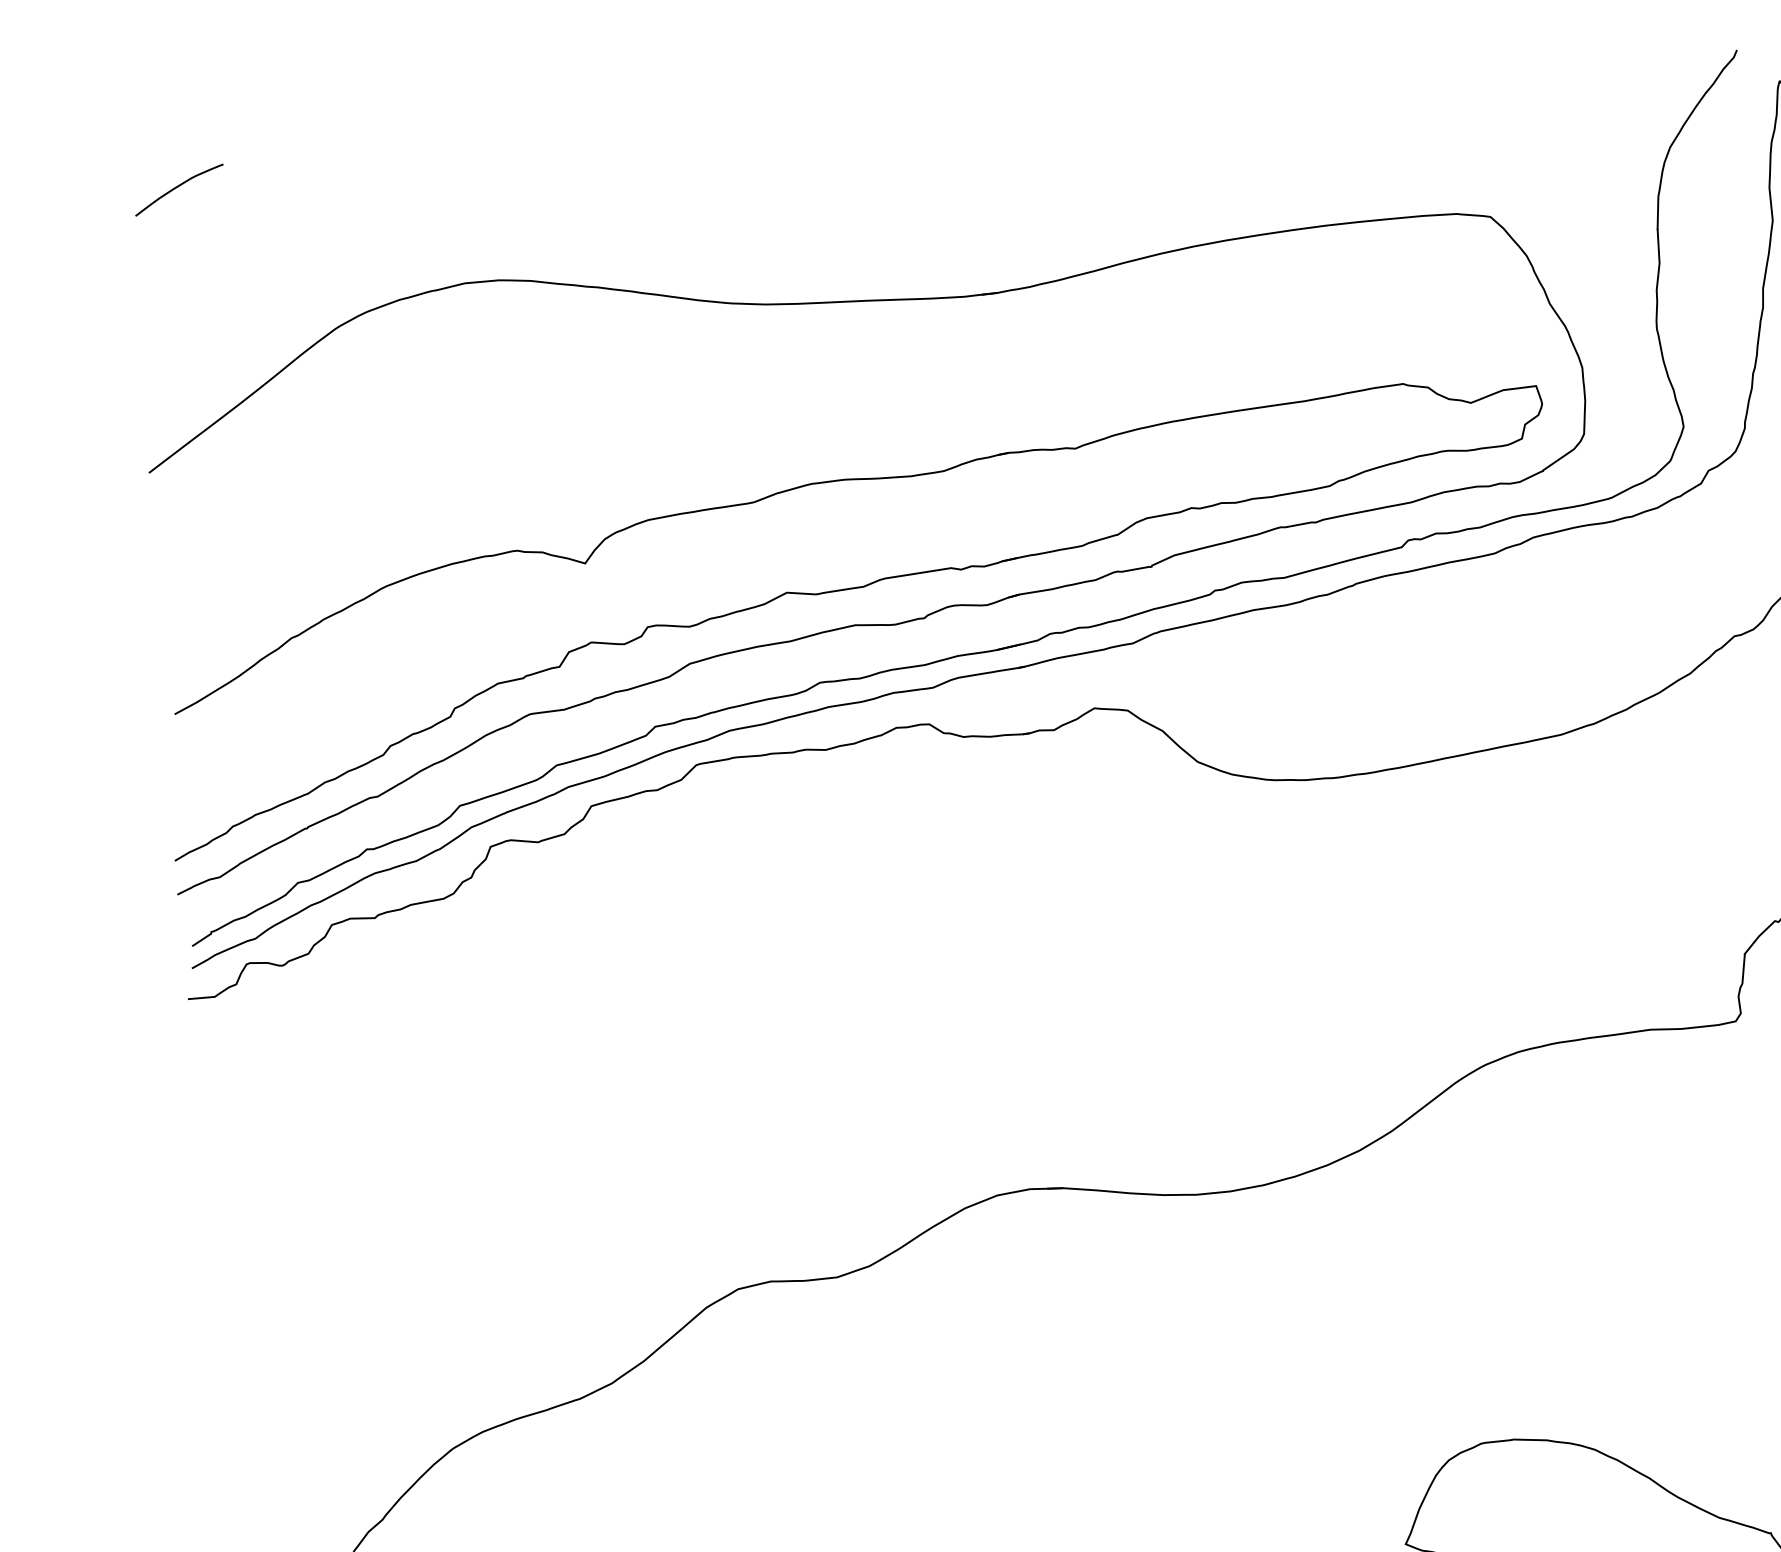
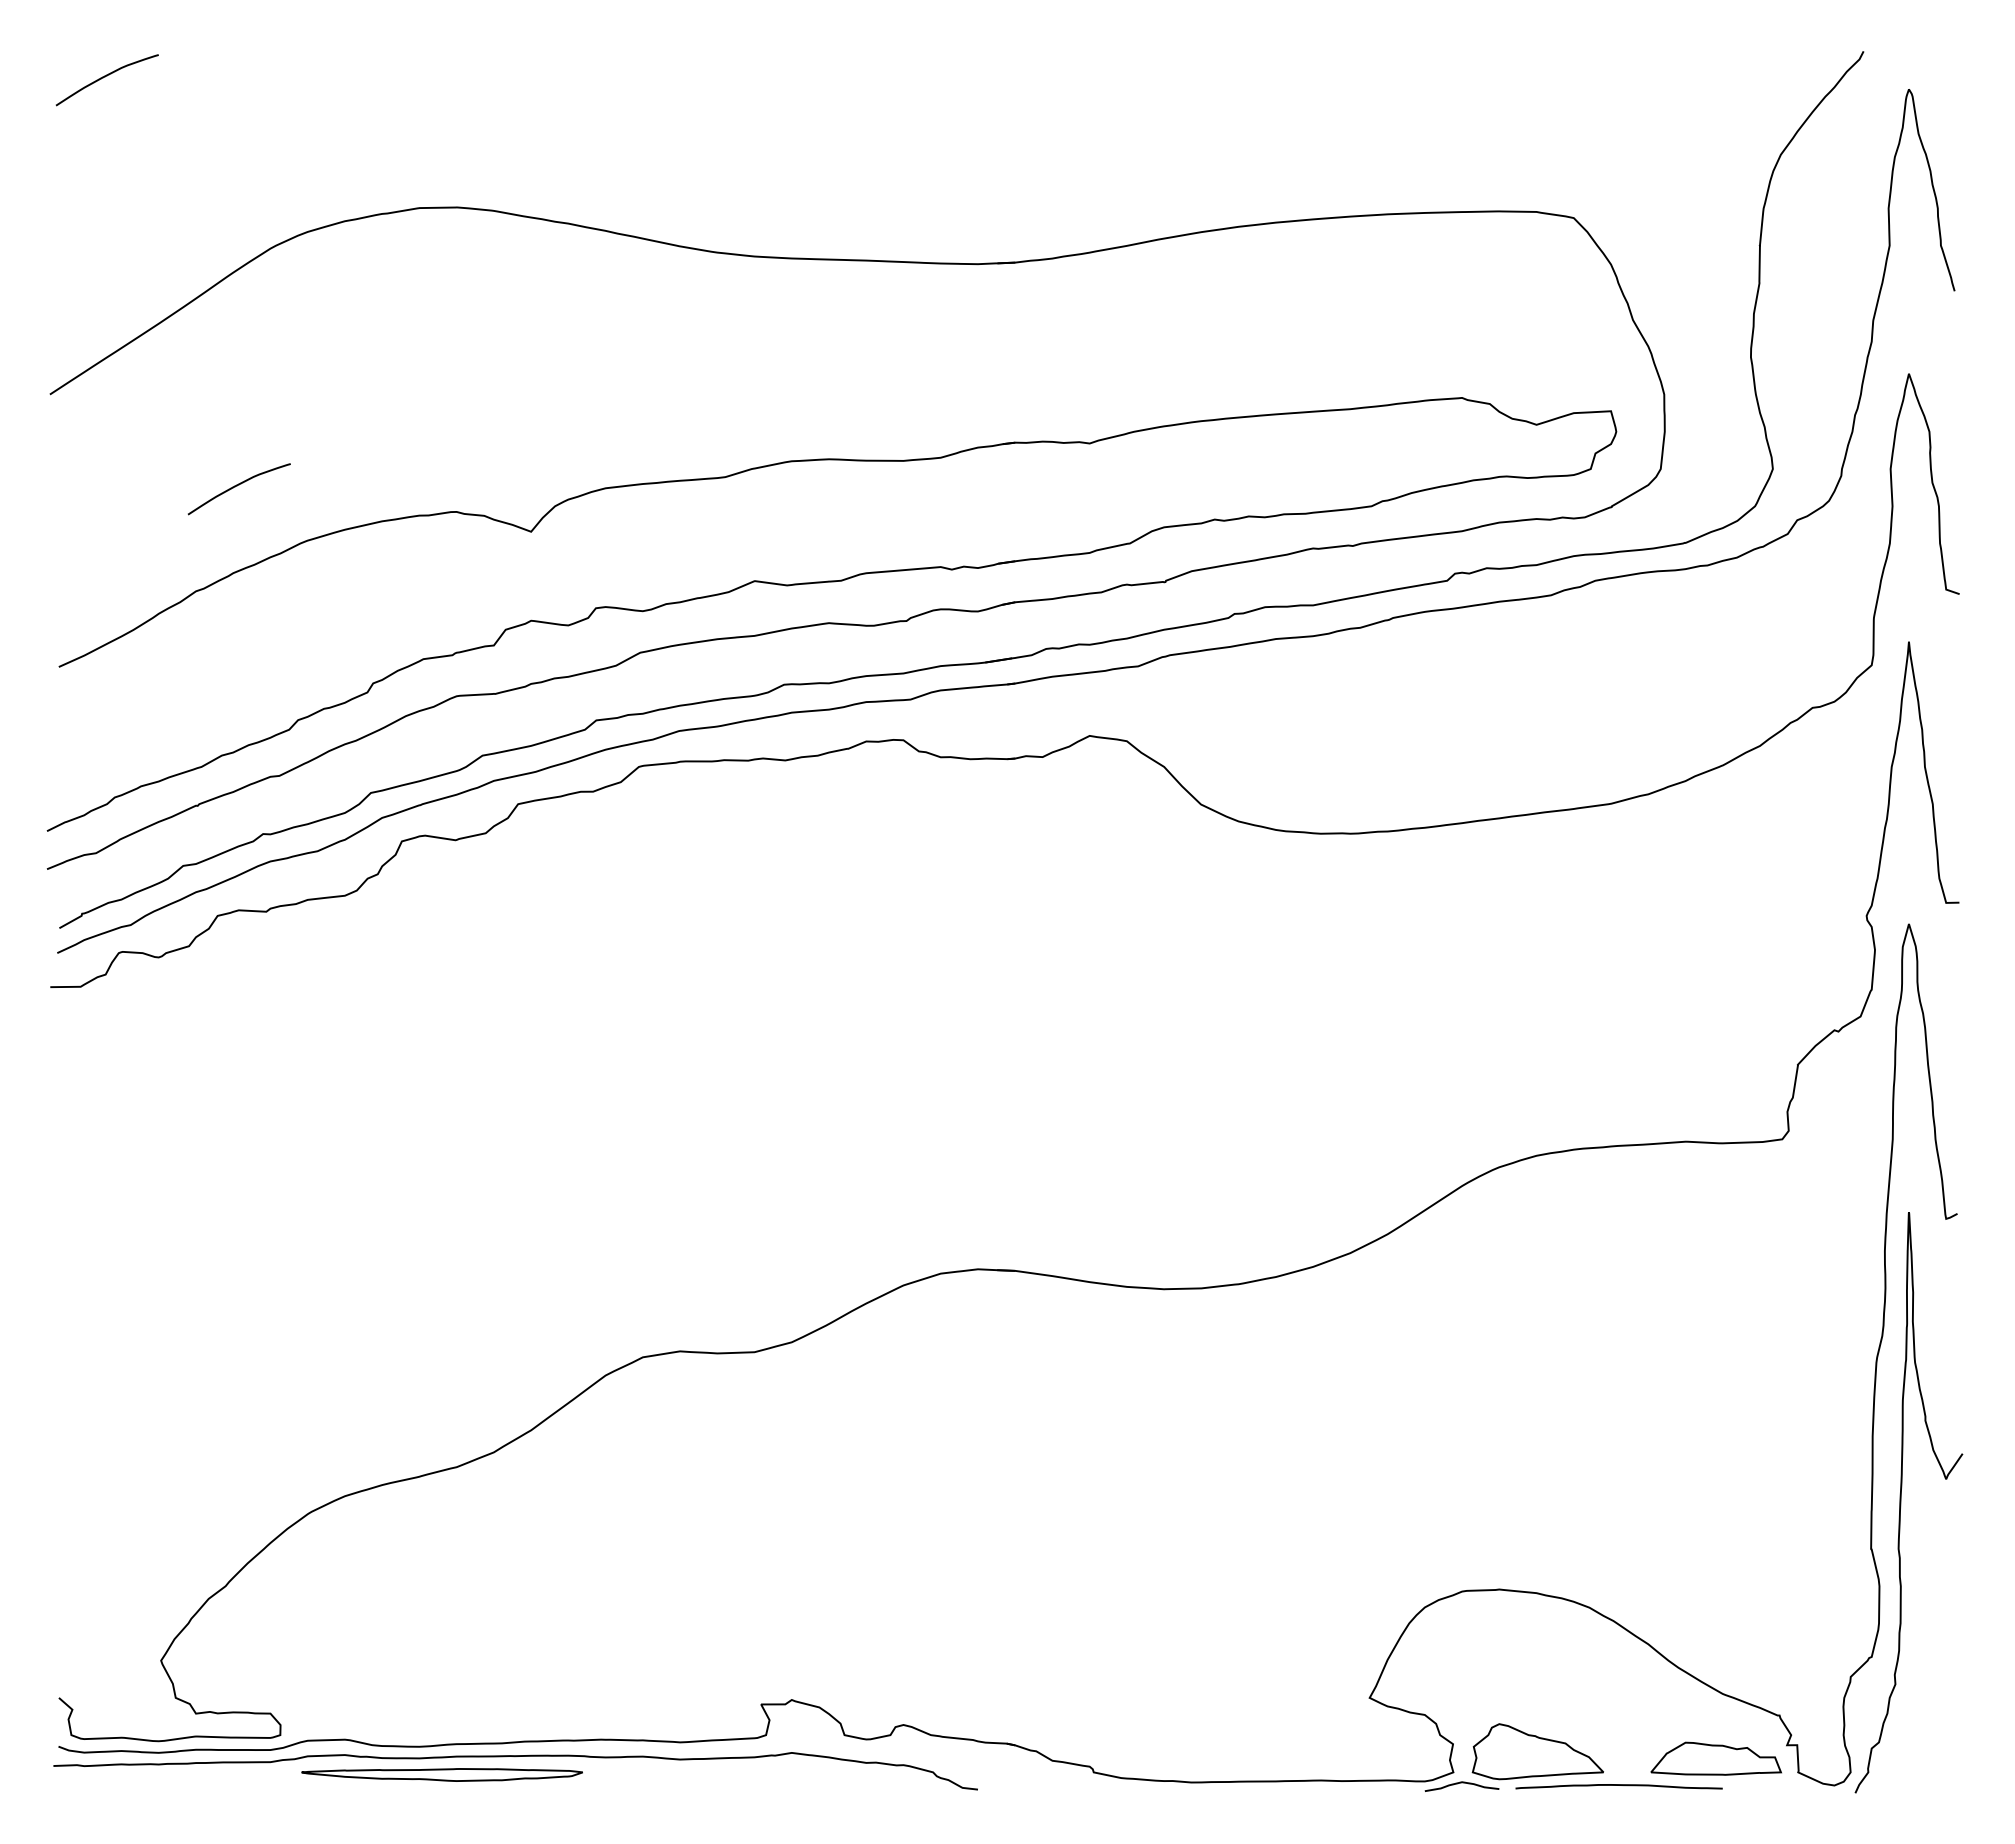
curve: (321, 542) -> (237, 486), added

